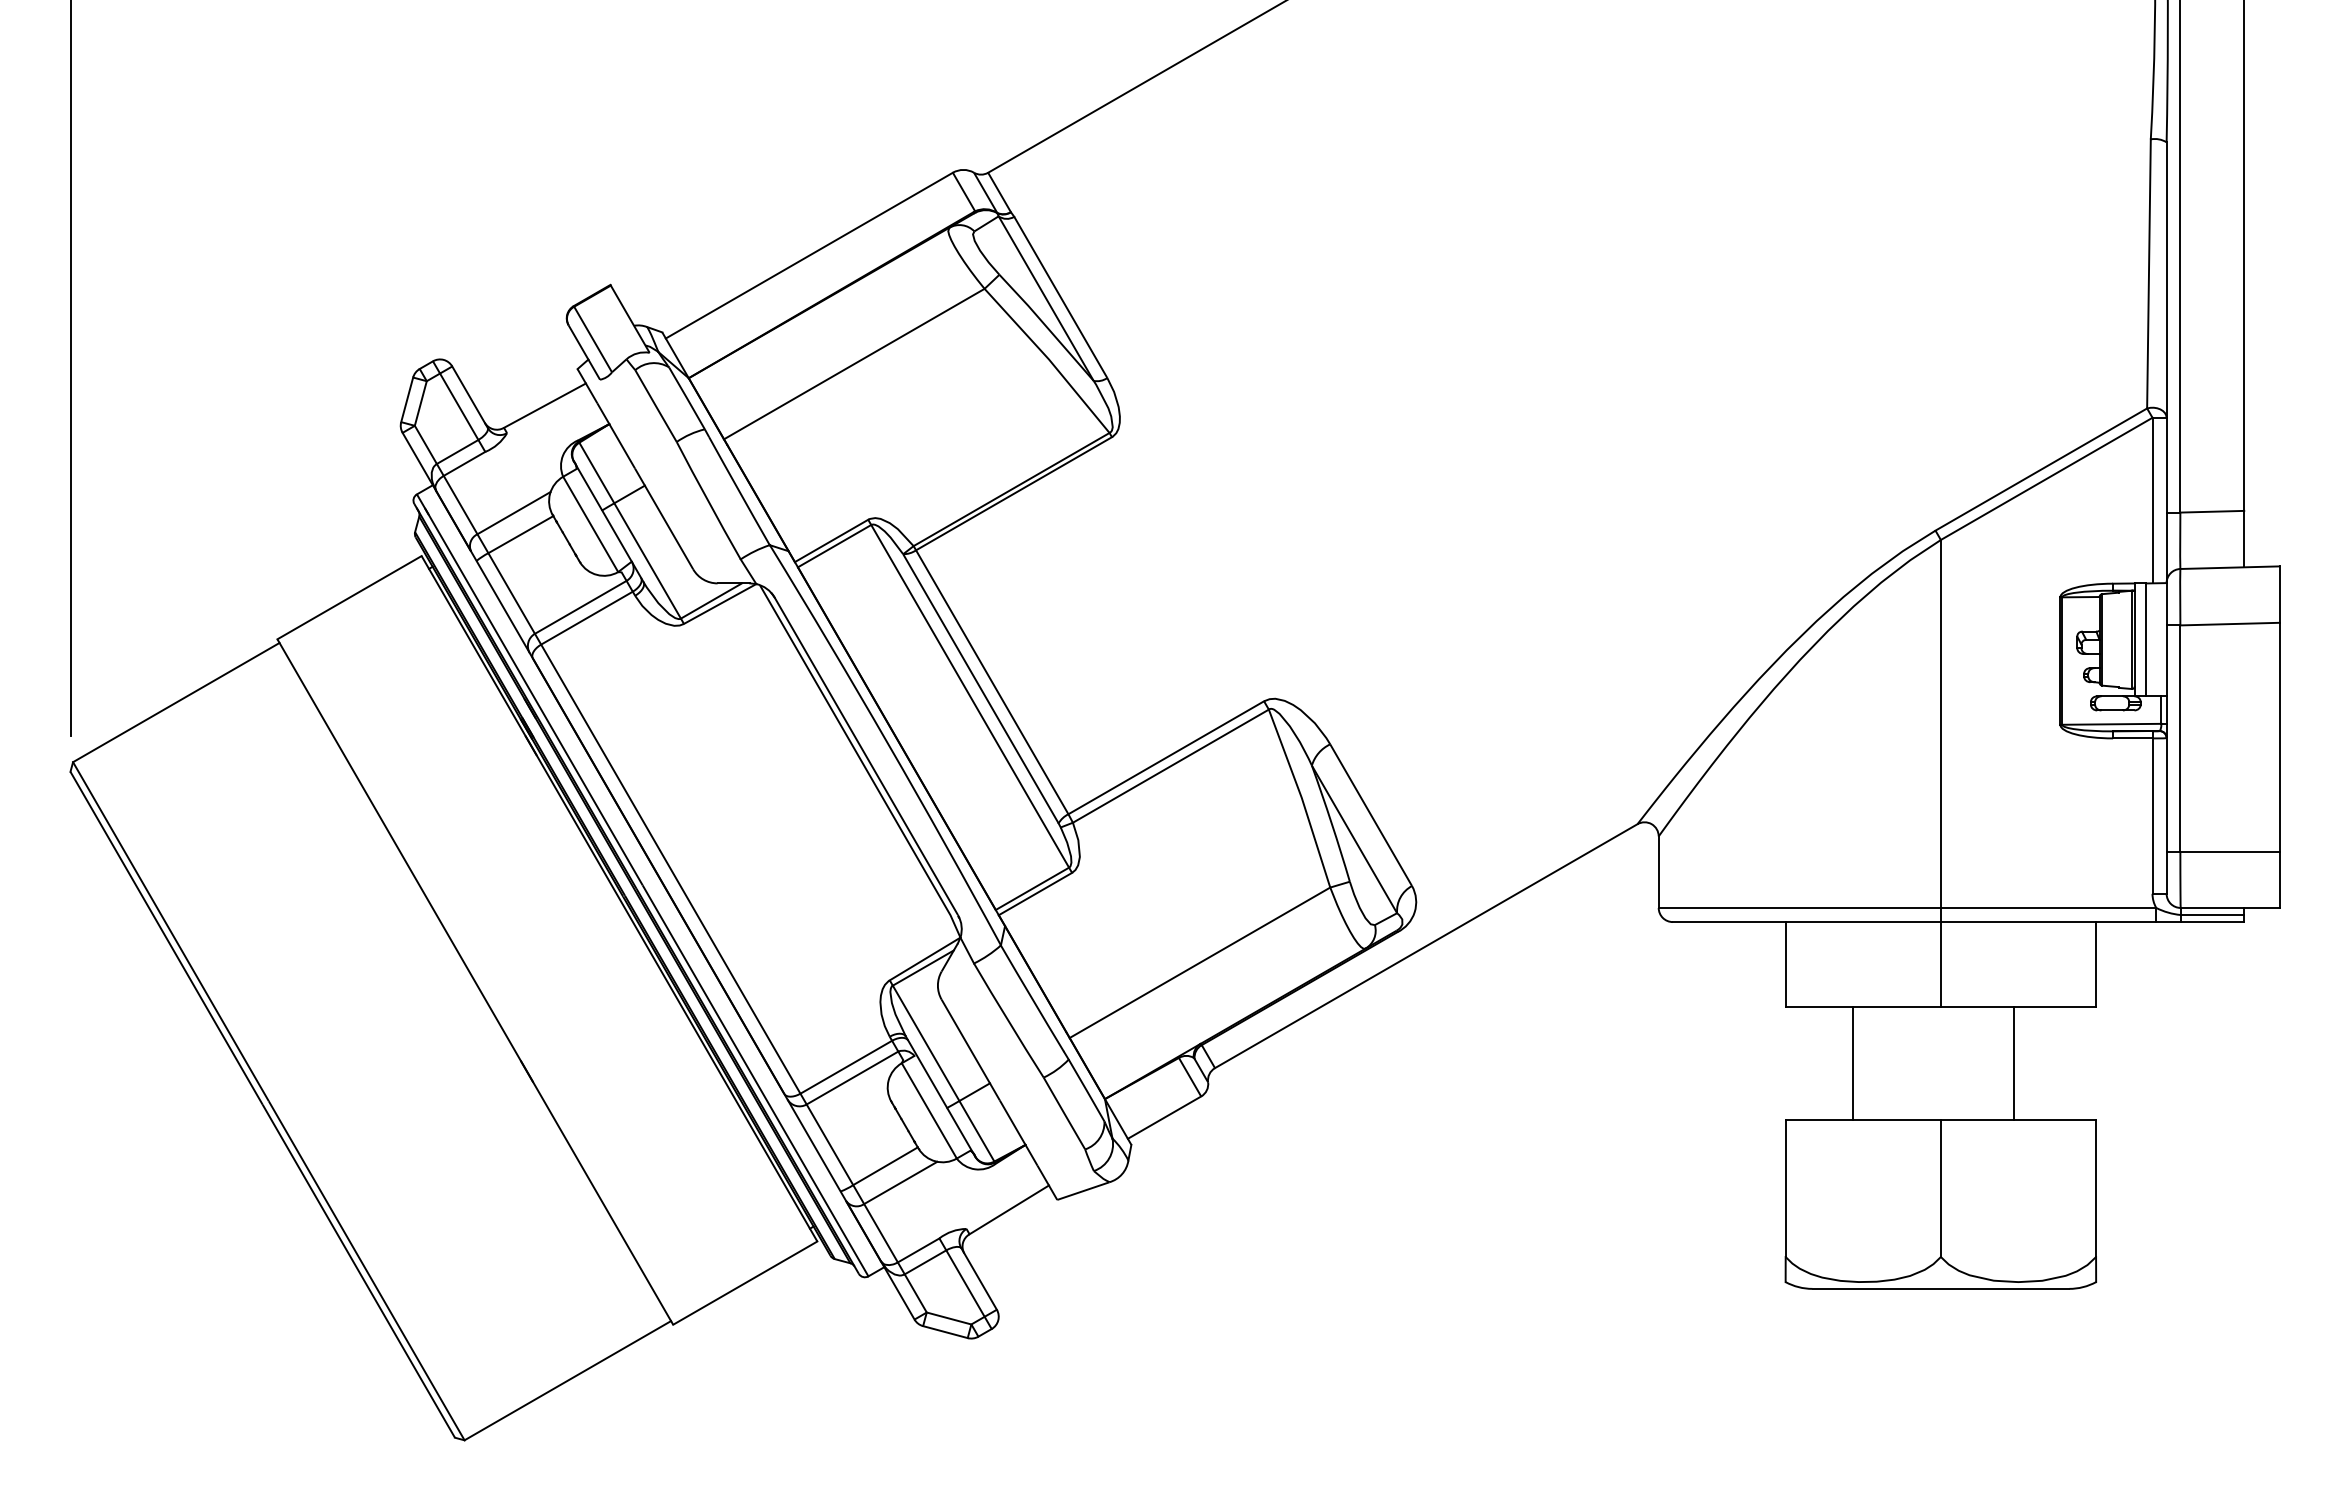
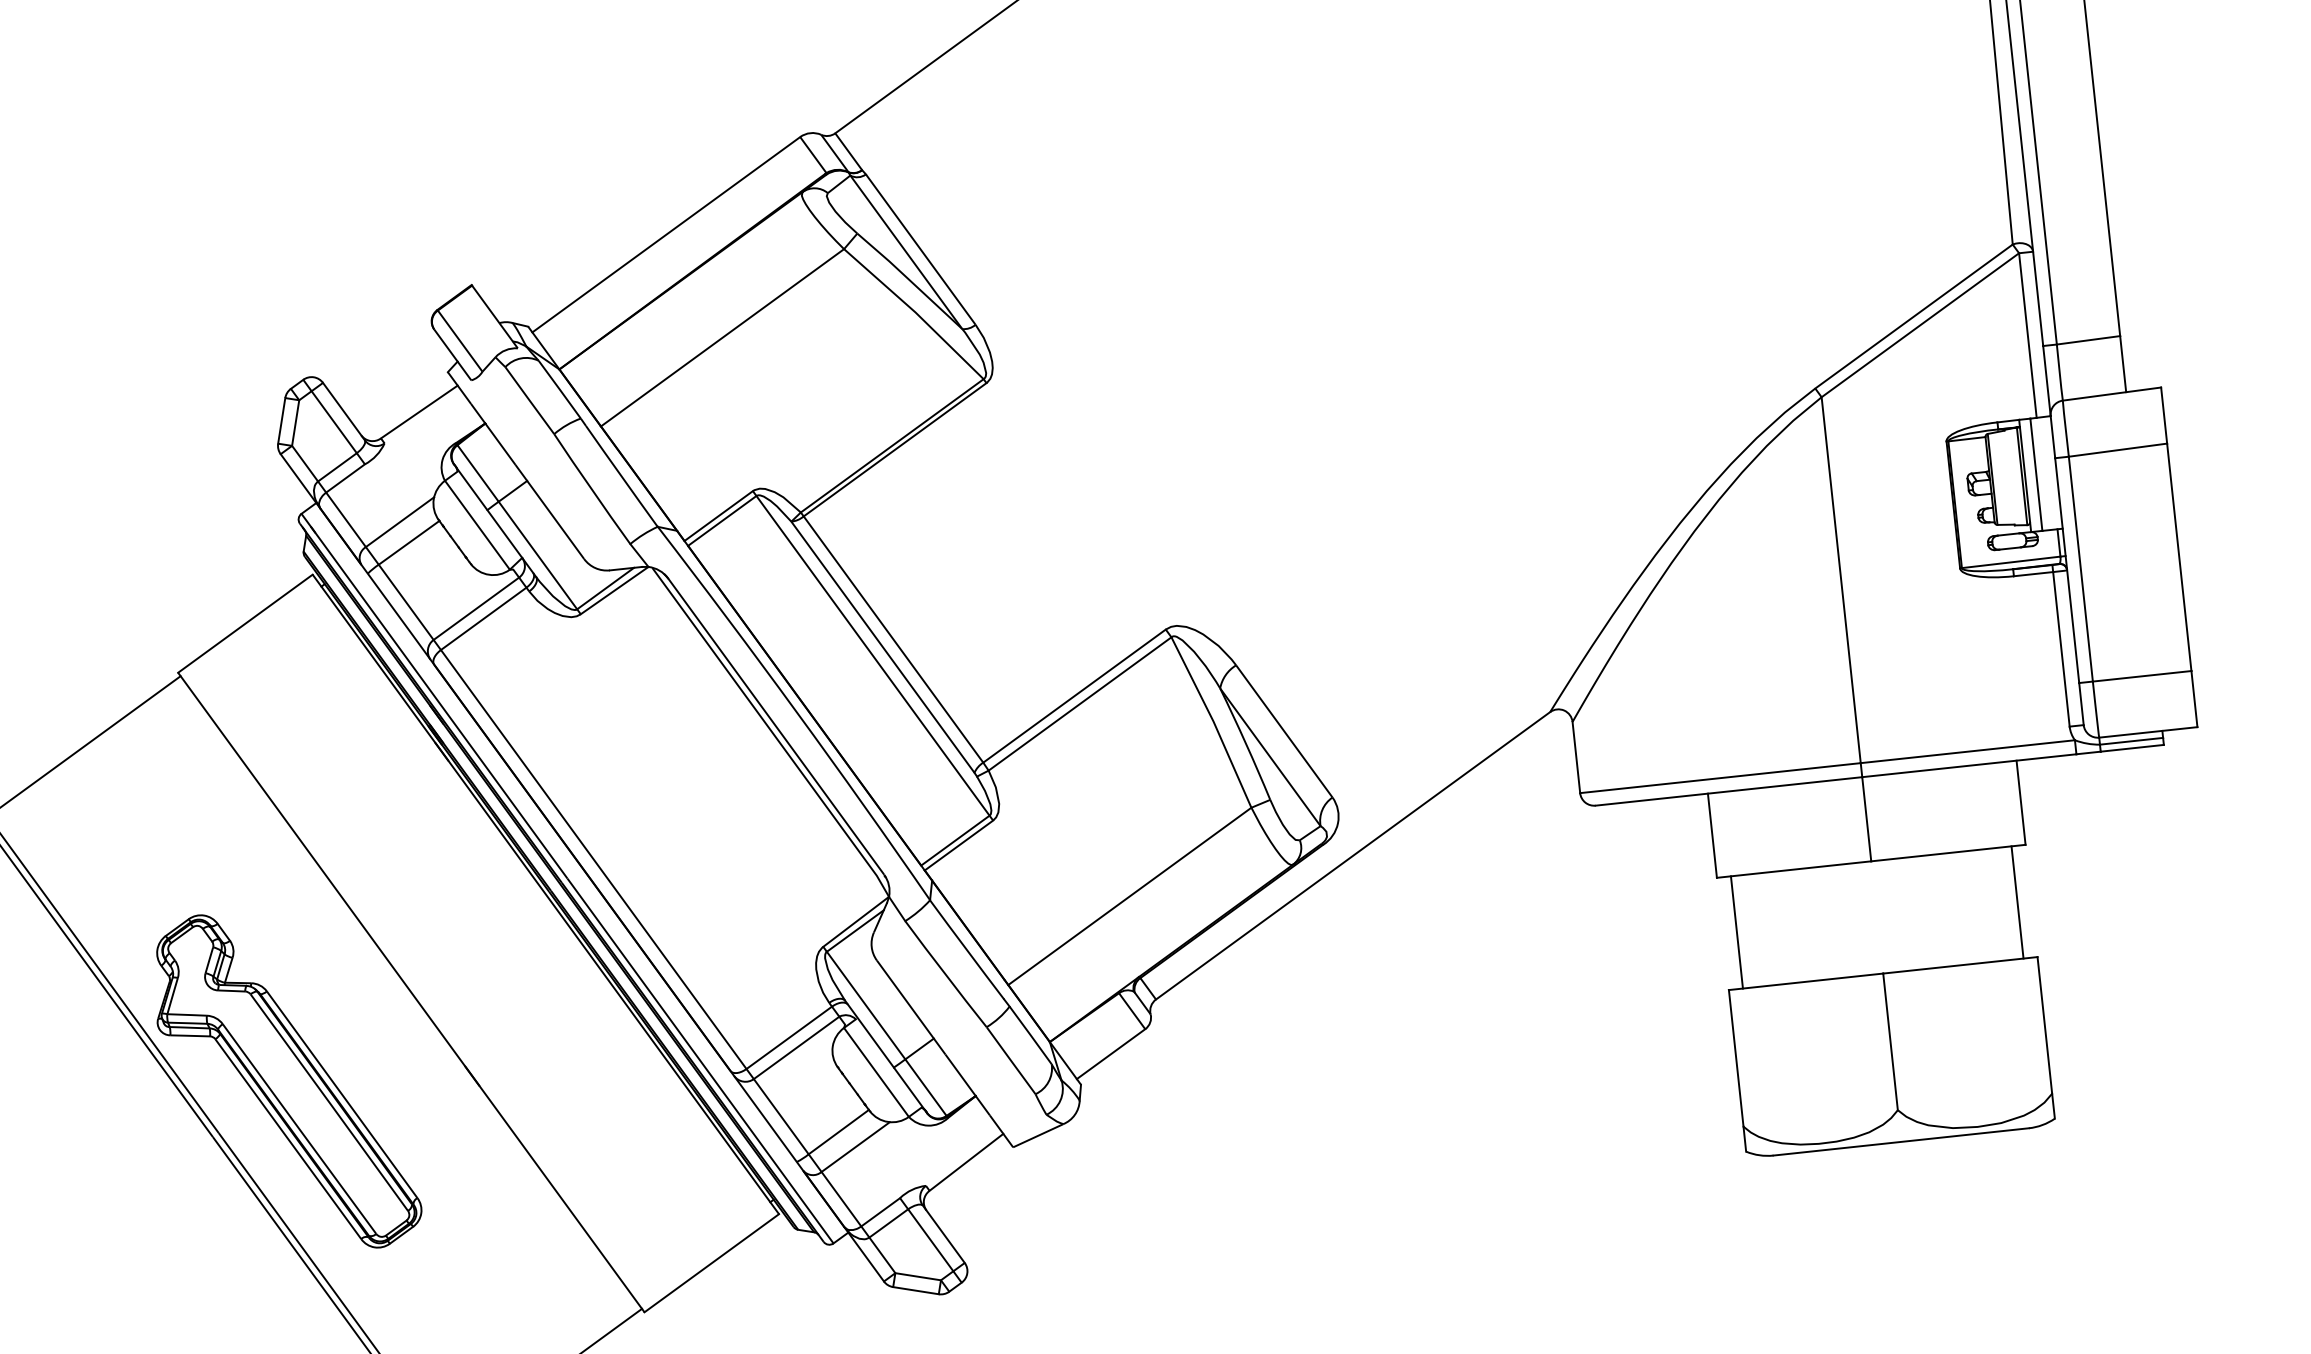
part: (340, 1057) -> (285, 1081), added
line: (1852, 1062) -> (1736, 931), moved
line: (2013, 1062) -> (2016, 901), moved

